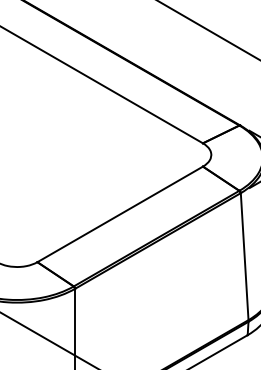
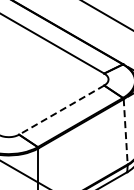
line: (119, 215) -> (61, 110), solid -> dashed
line: (244, 255) -> (125, 131), solid -> dashed

